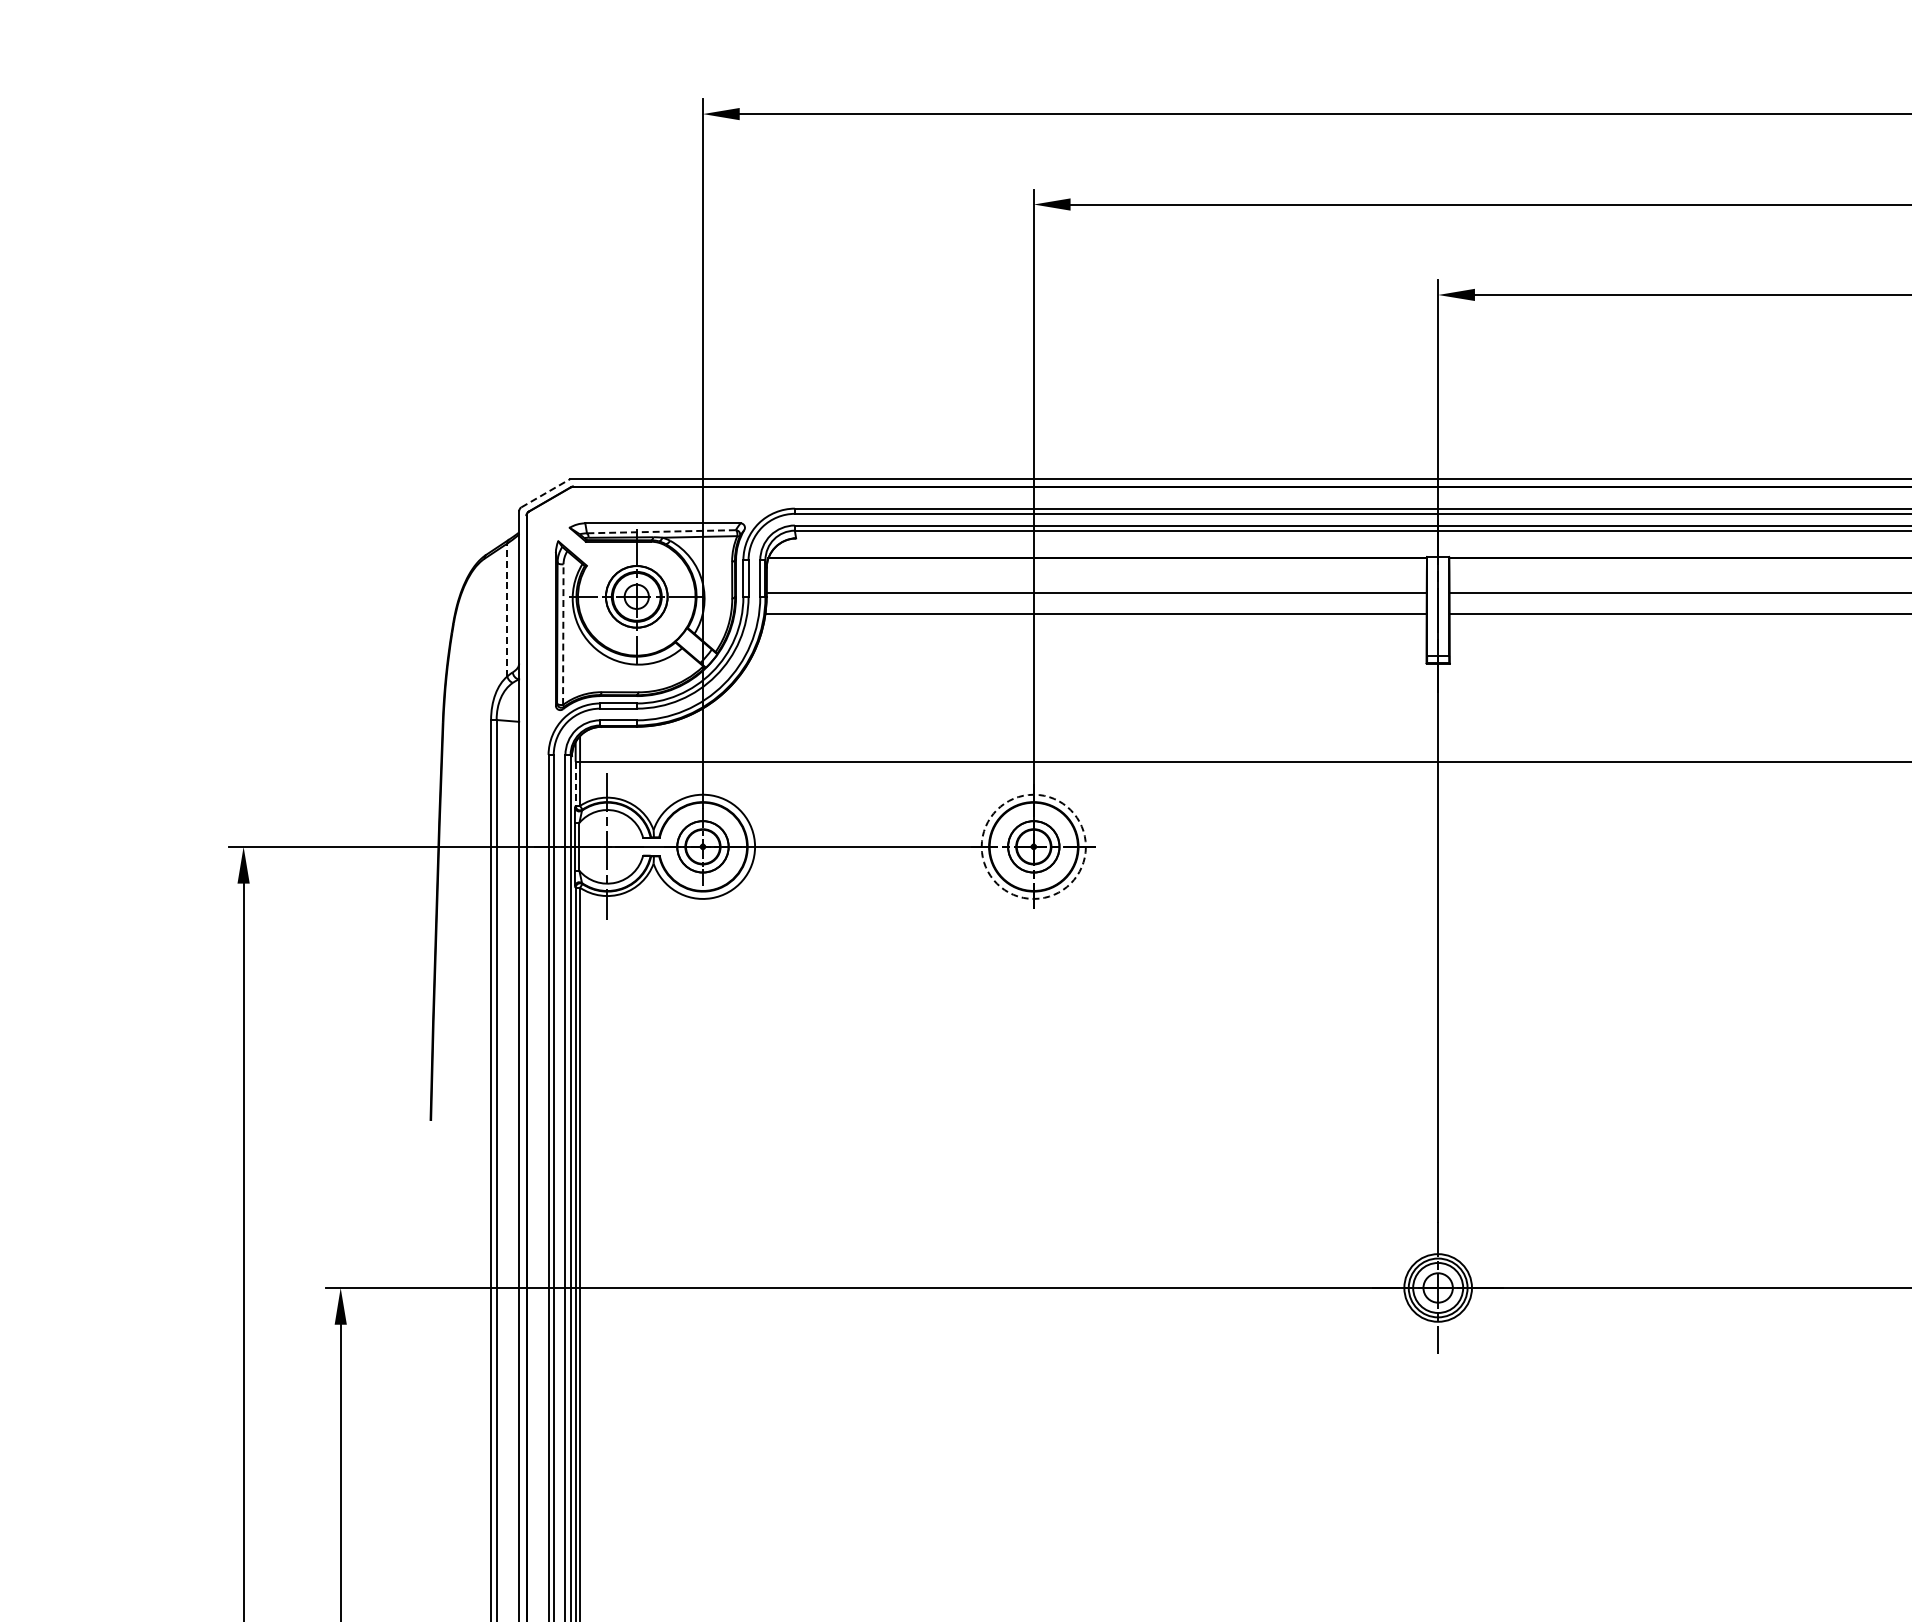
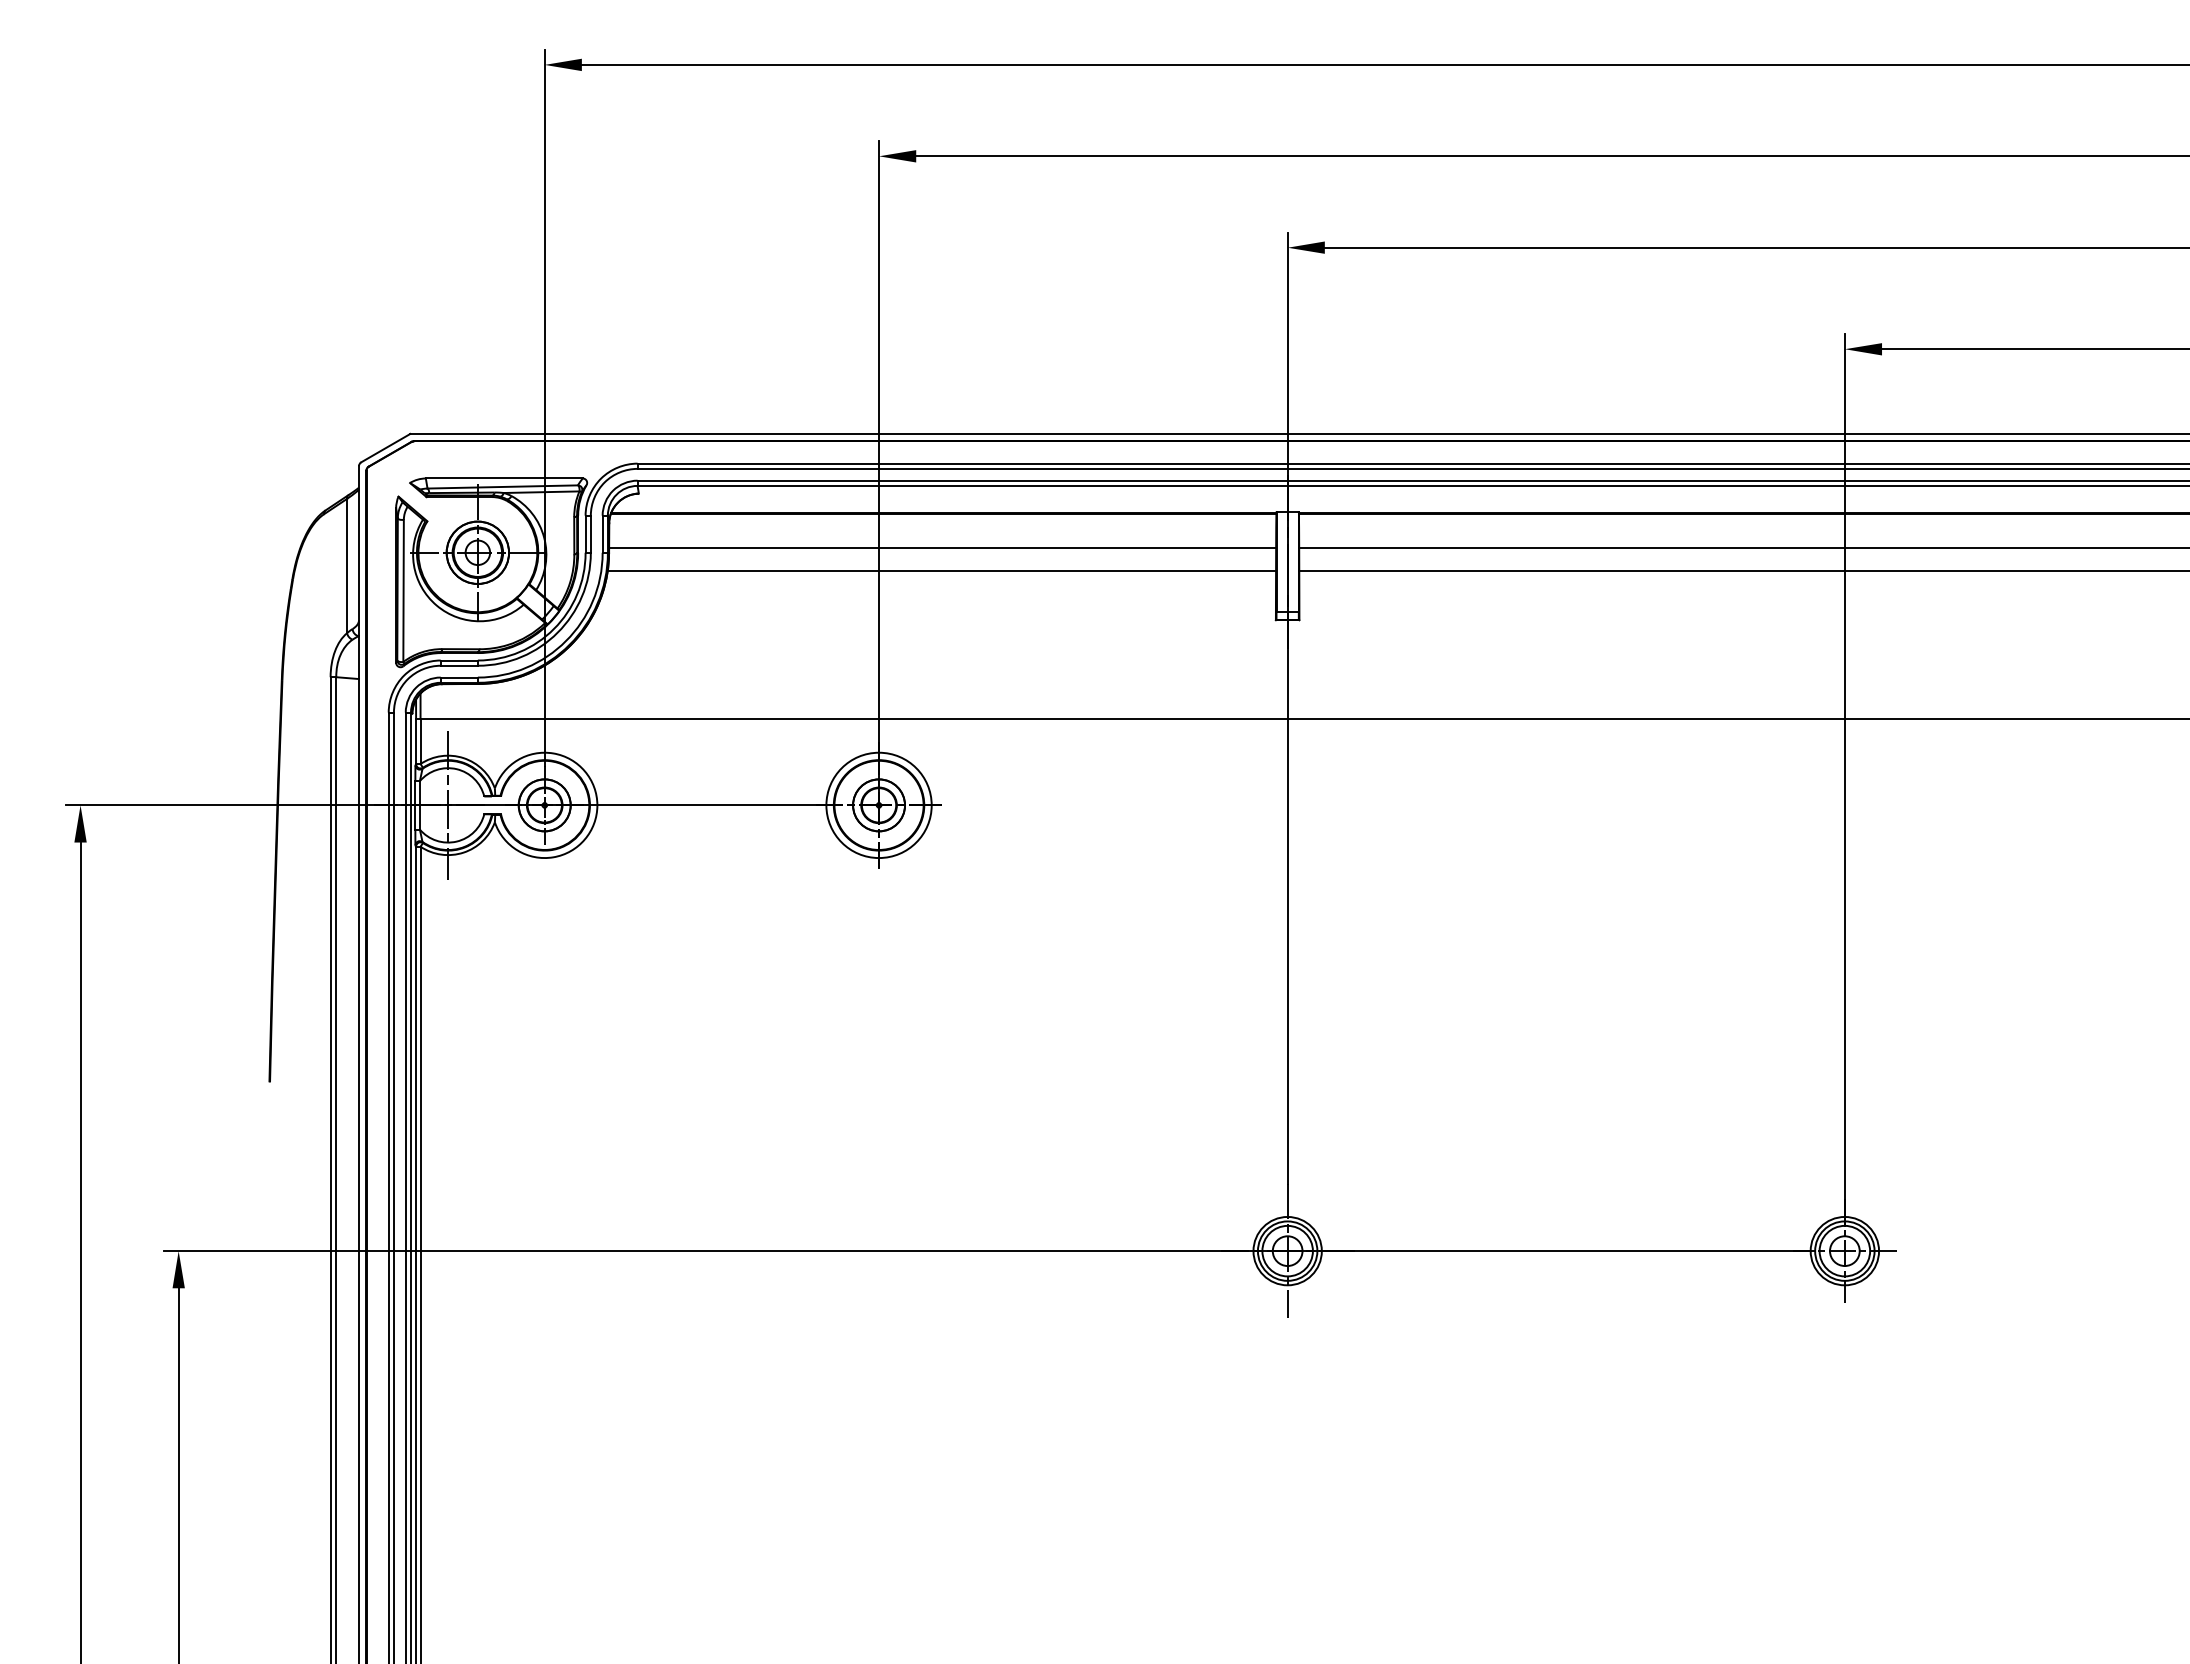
line: (546, 492) -> (386, 447), dashed -> solid
line: (661, 531) -> (502, 486), dashed -> solid
line: (507, 609) -> (347, 565), dashed -> solid
line: (563, 634) -> (403, 590), dashed -> solid
line: (576, 784) -> (416, 742), dashed -> solid
circle: (1033, 846) -> (878, 805), dashed -> solid

